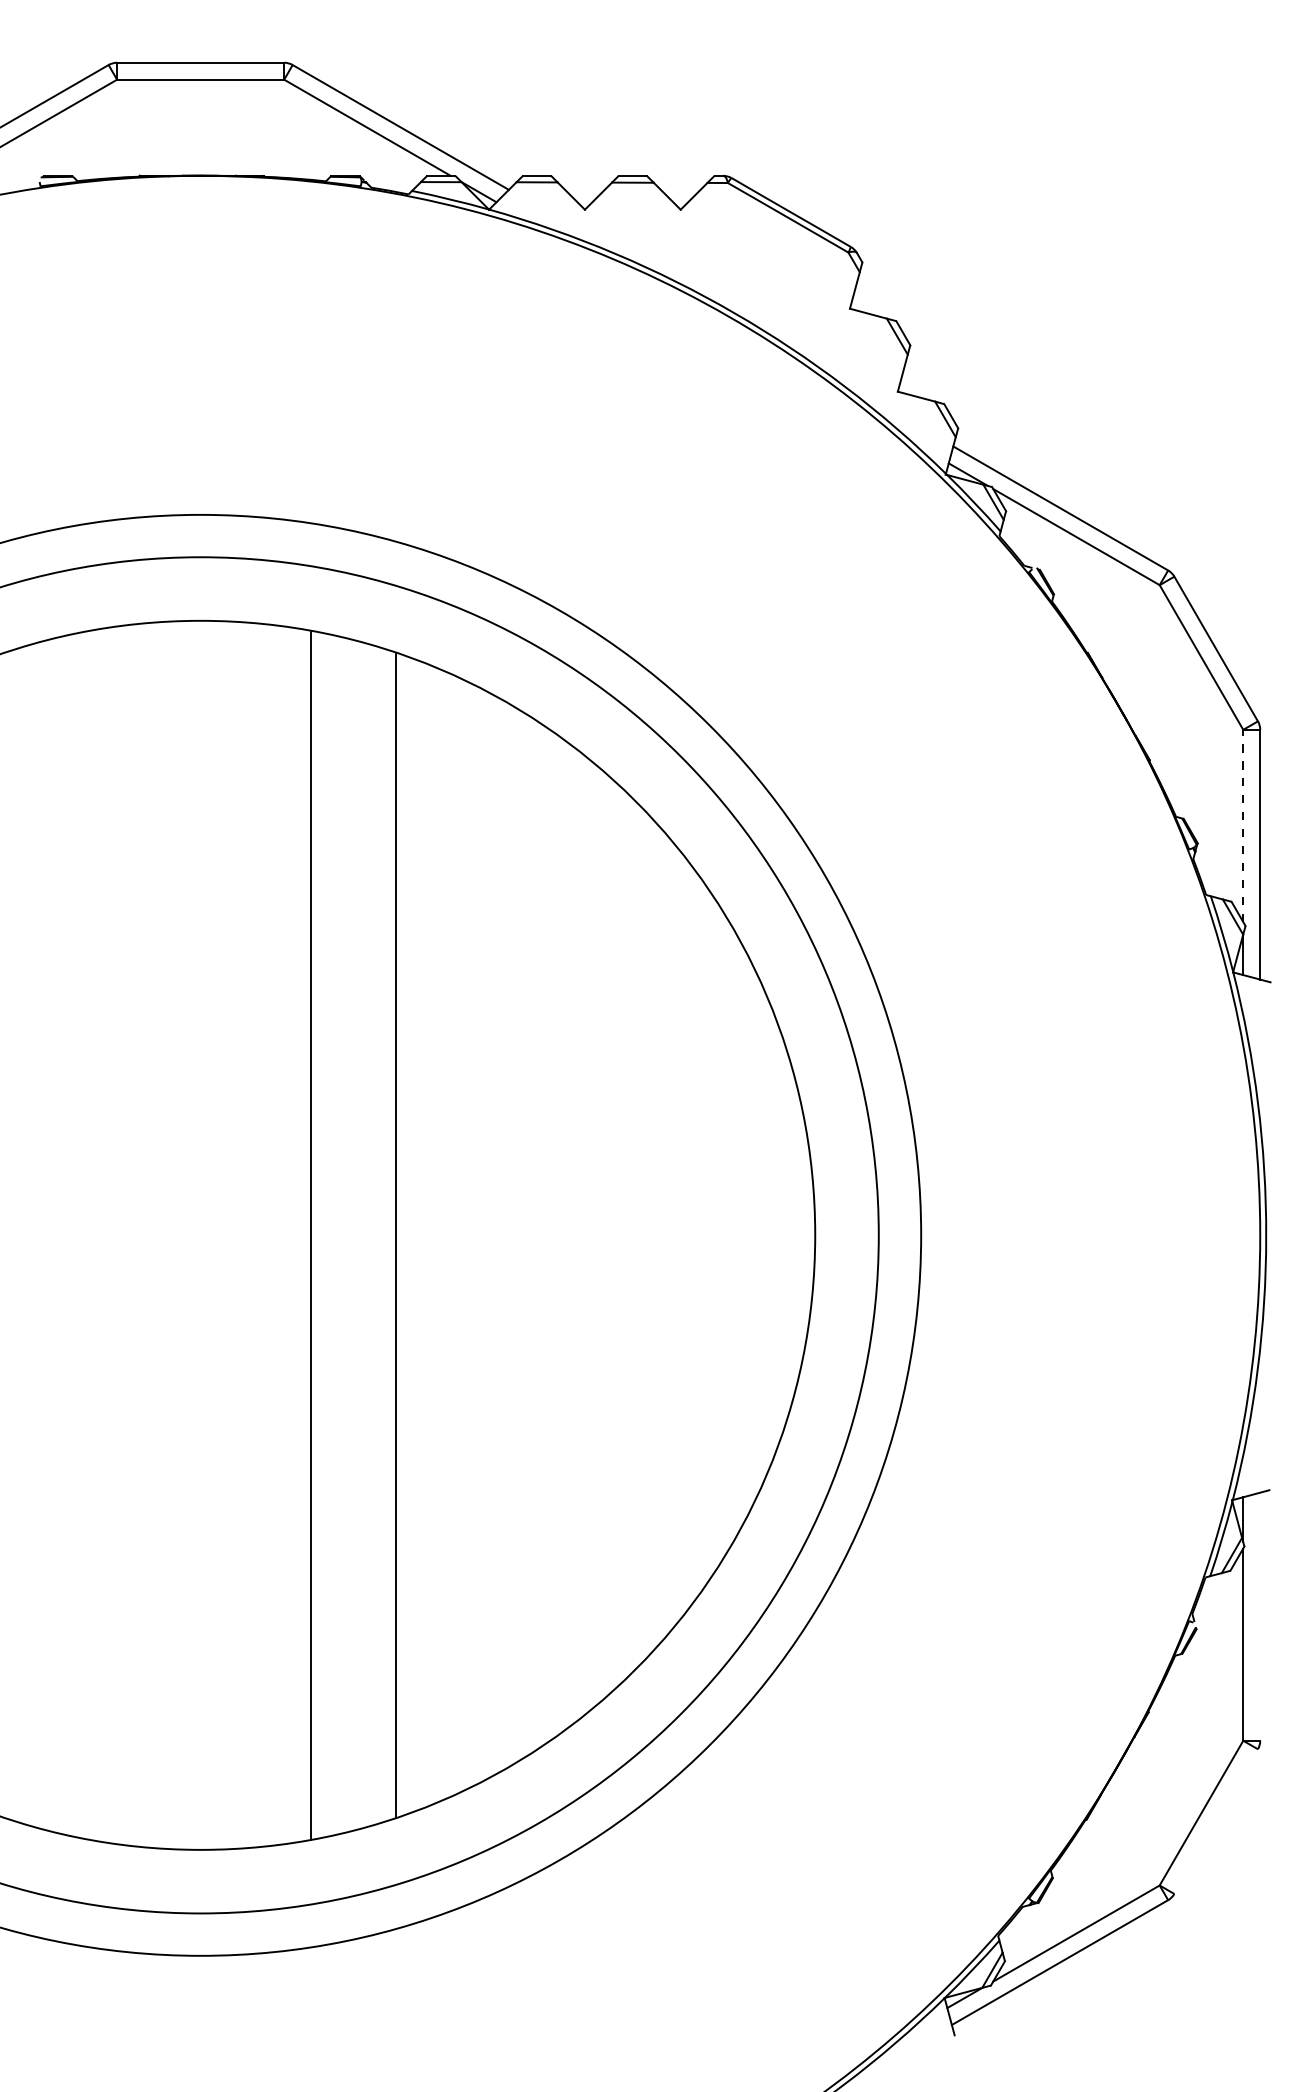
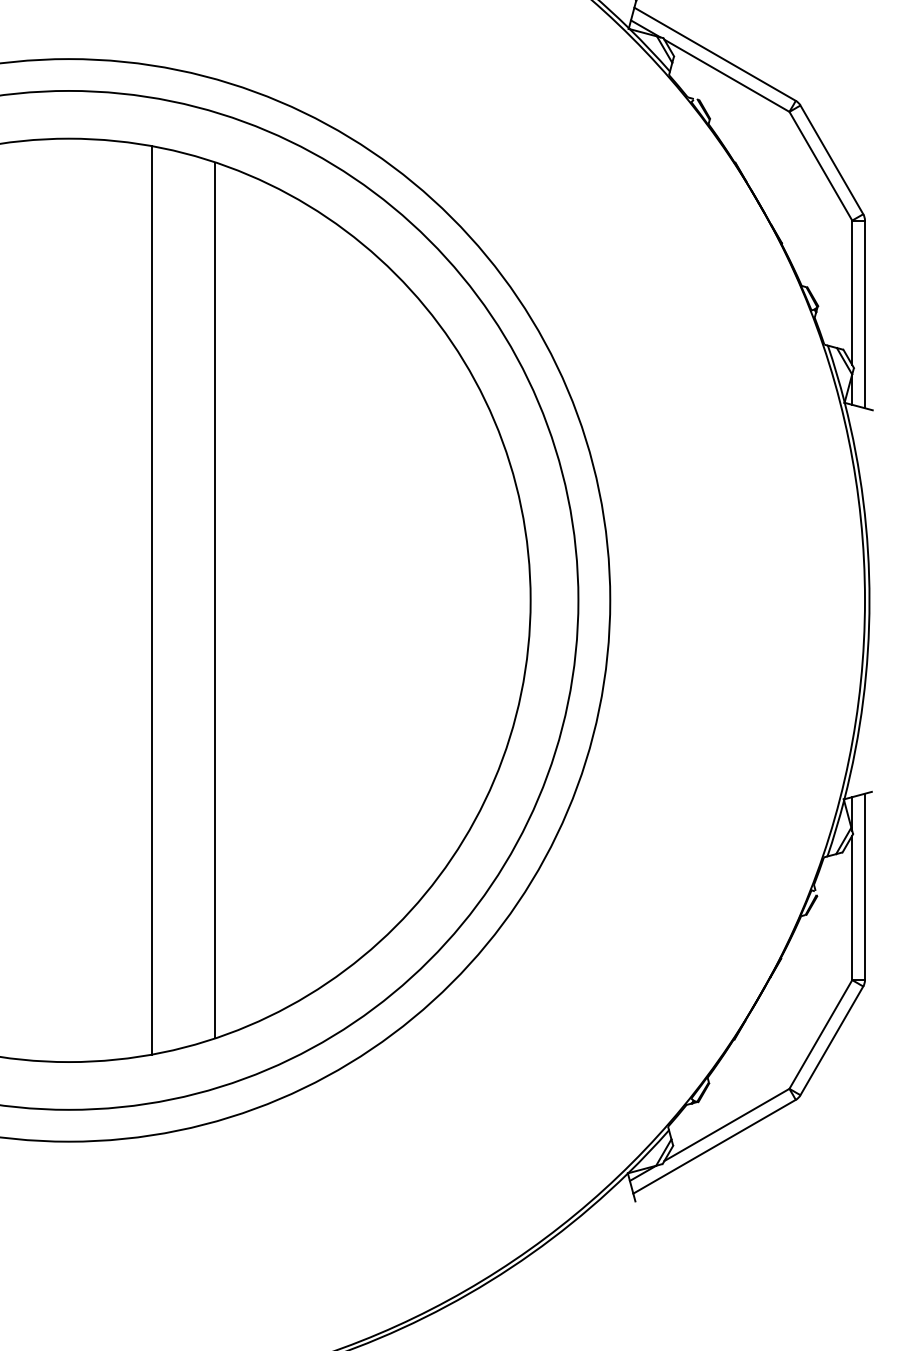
line: (1243, 825) -> (852, 292), dashed -> solid
line: (1260, 1616) -> (865, 886), added
line: (1215, 1821) -> (831, 1040), added

